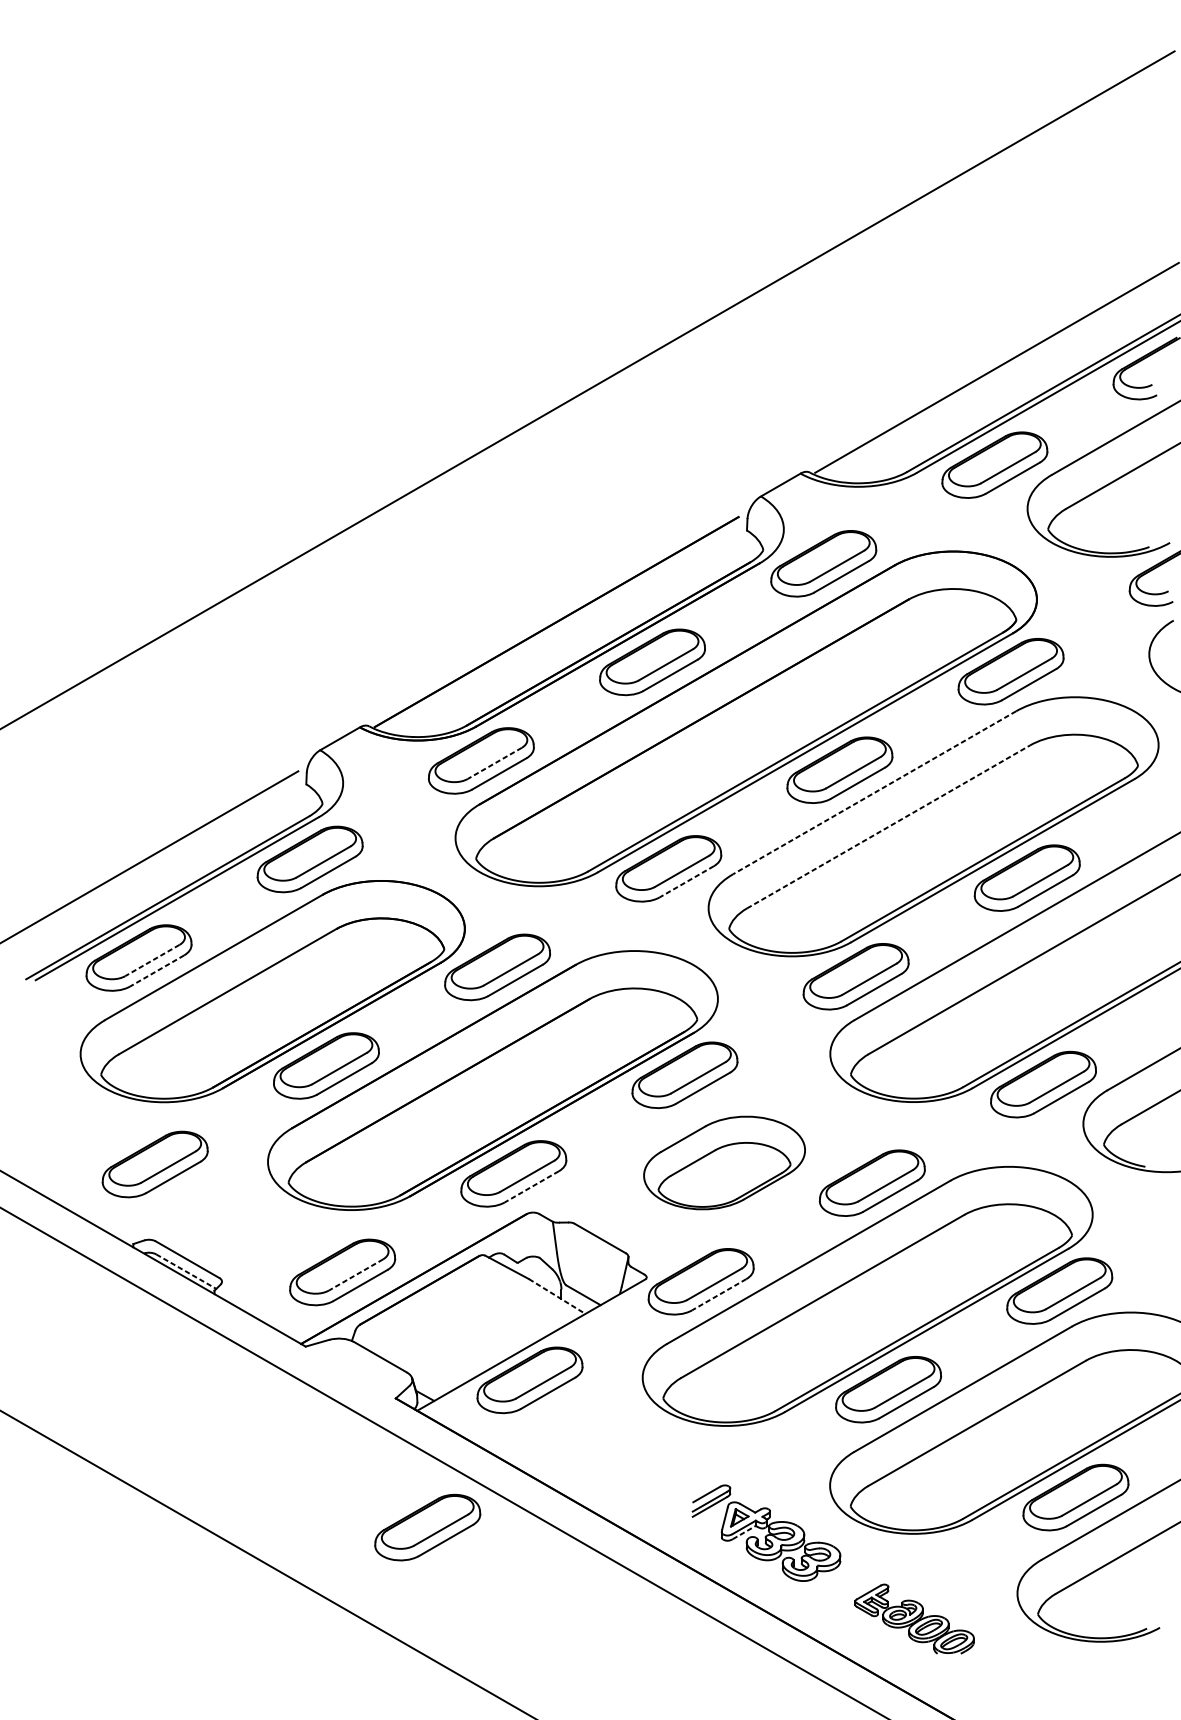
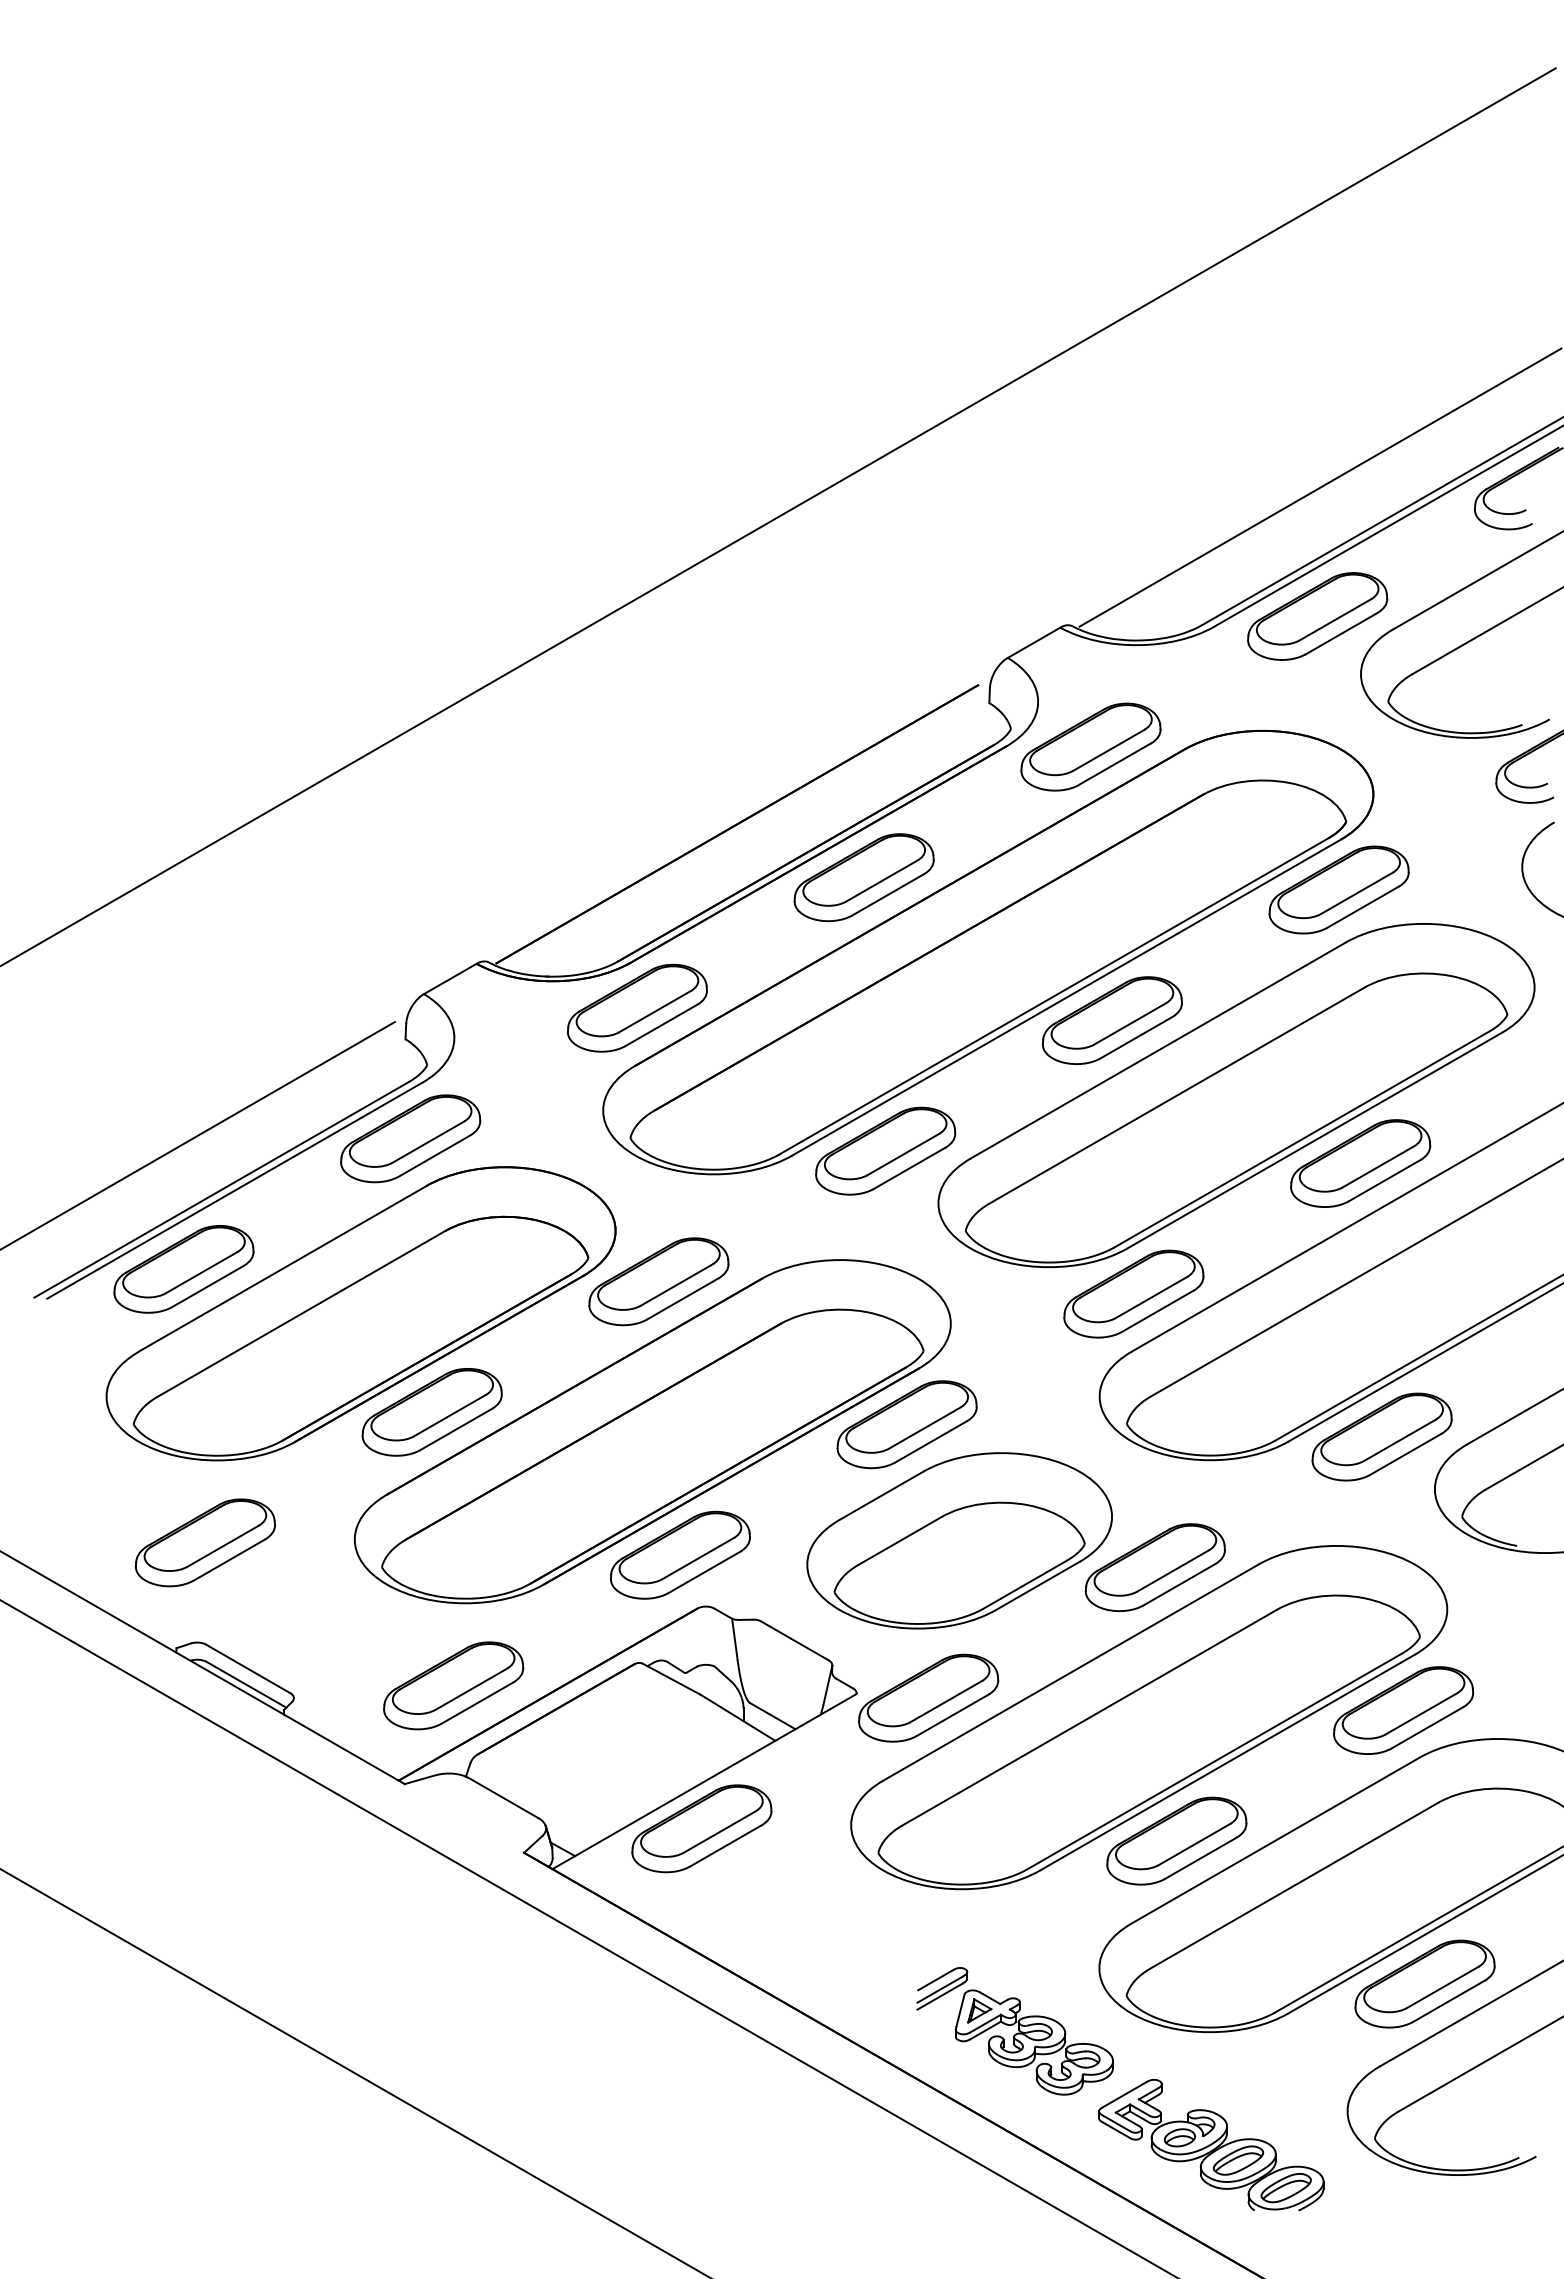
line: (494, 763) -> (654, 1011), dashed -> solid
line: (873, 792) -> (1157, 1050), dashed -> solid
line: (889, 826) -> (1177, 1095), dashed -> solid
line: (686, 881) -> (909, 1168), dashed -> solid
line: (152, 960) -> (201, 1272), dashed -> solid
line: (156, 970) -> (207, 1286), dashed -> solid
part: (724, 1162) -> (959, 1540), size x1.43
line: (531, 1186) -> (703, 1572), dashed -> solid
line: (186, 1271) -> (246, 1684), dashed -> solid
line: (356, 1275) -> (471, 1689), dashed -> solid
line: (719, 1294) -> (952, 1715), dashed -> solid
line: (556, 1296) -> (737, 1717), dashed -> solid
part: (427, 1527) -> (565, 2023), removed
line: (744, 1532) -> (985, 2030), dashed -> solid
part: (914, 1618) -> (1211, 2144), size x1.43

